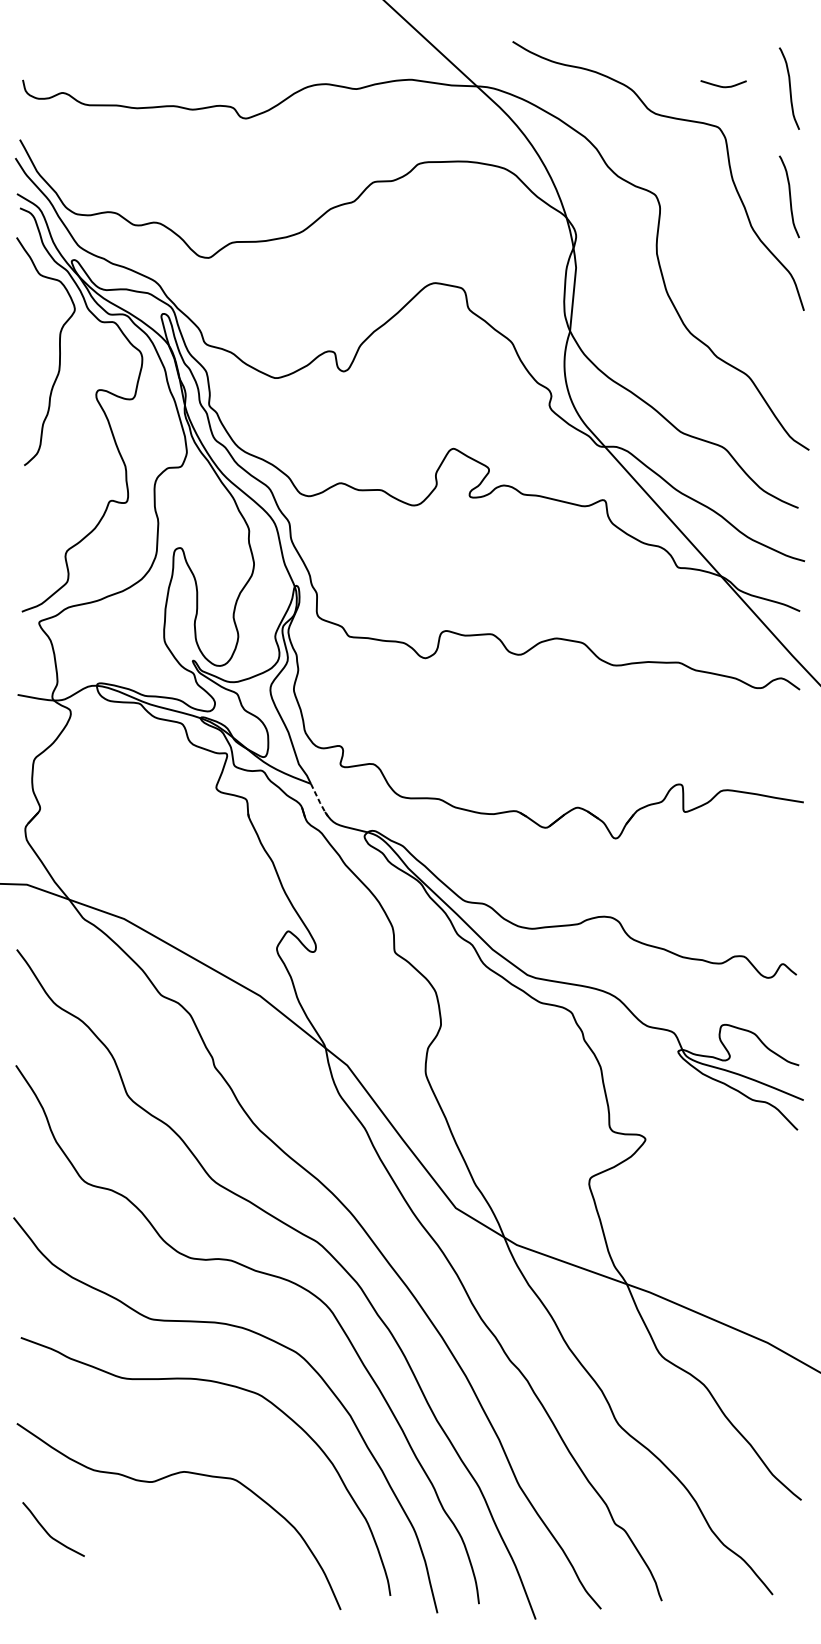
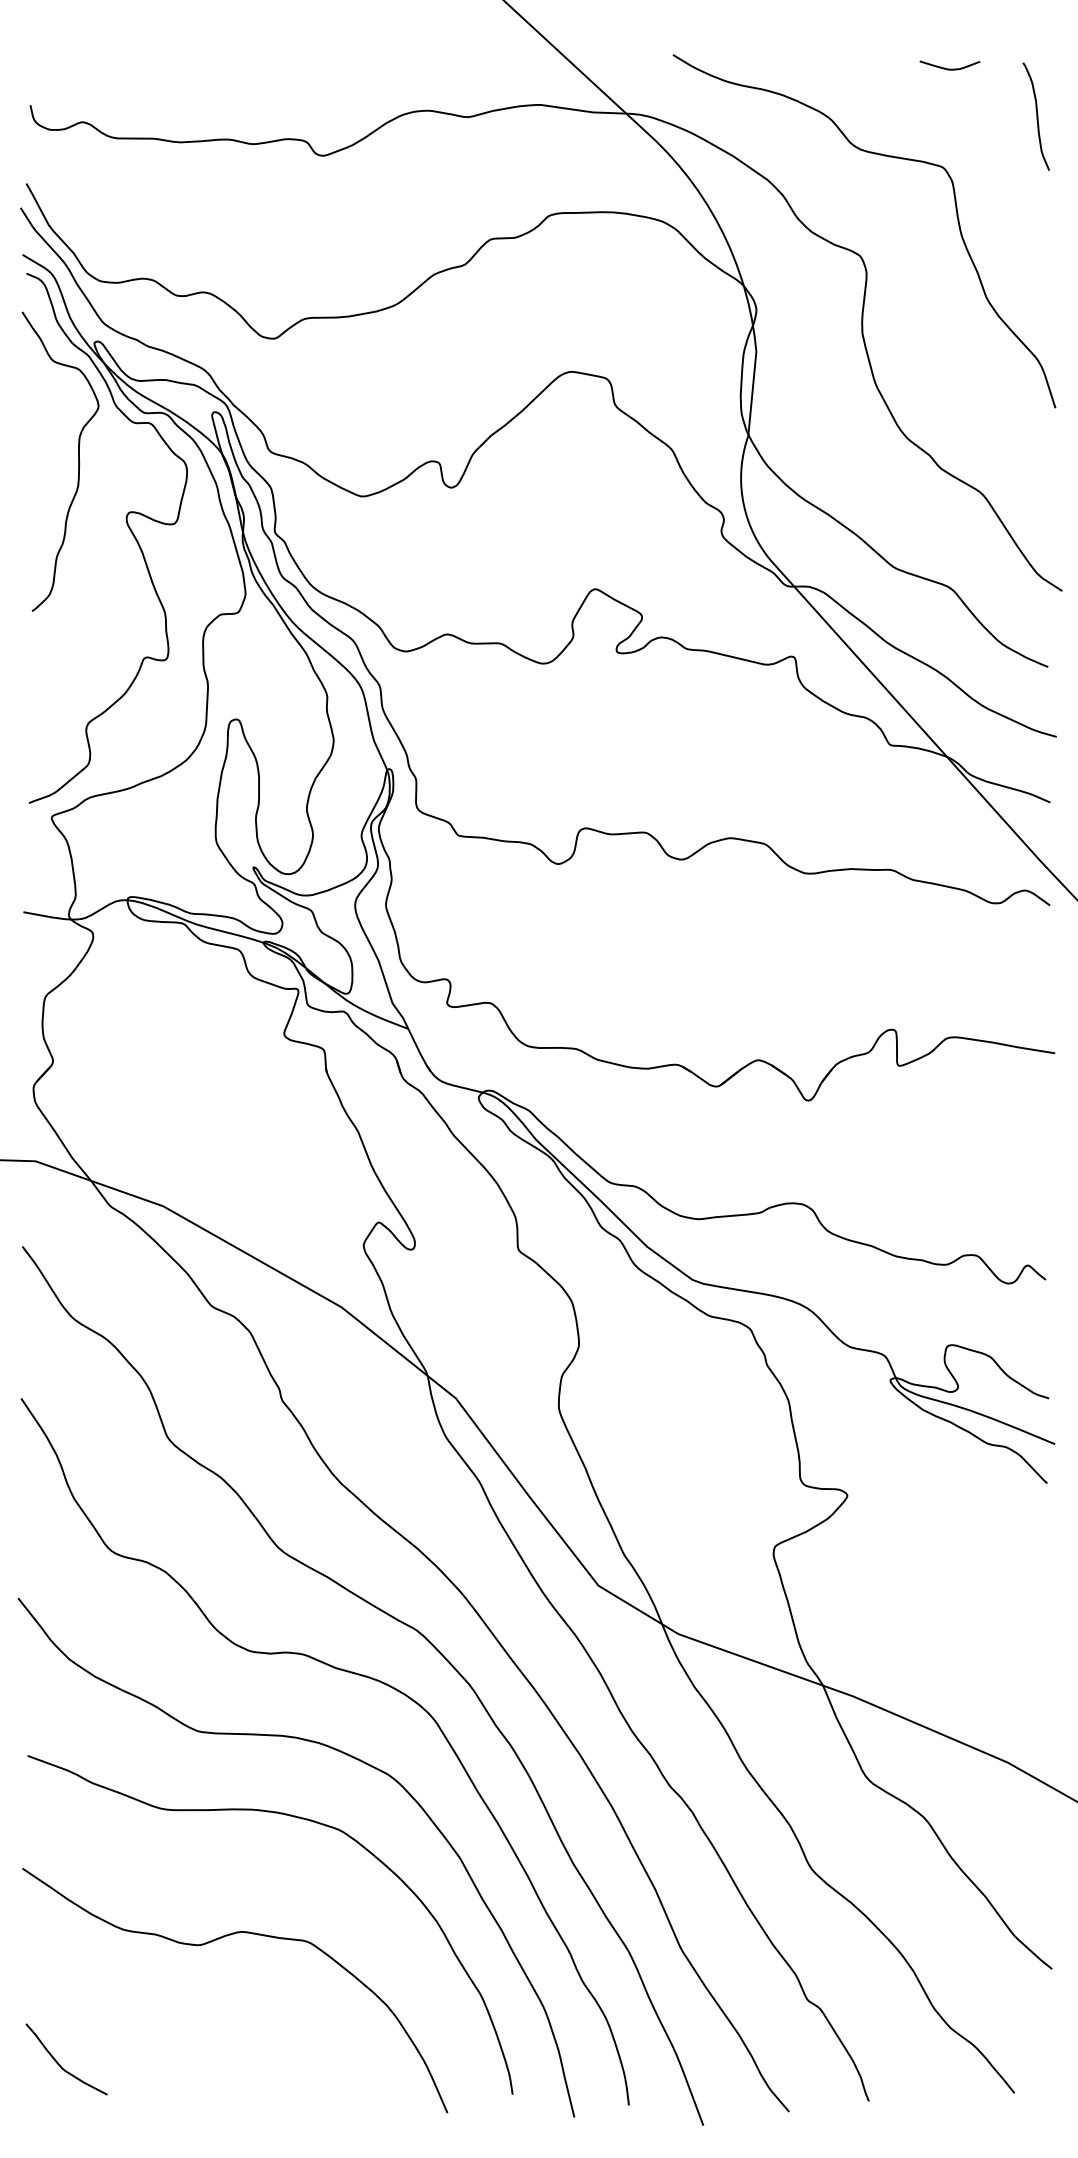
curve: (723, 86) -> (949, 68), moved
curve: (789, 196) -> (1036, 258), removed
line: (319, 801) -> (419, 1052), dashed -> solid
curve: (48, 1532) -> (59, 2063), moved

